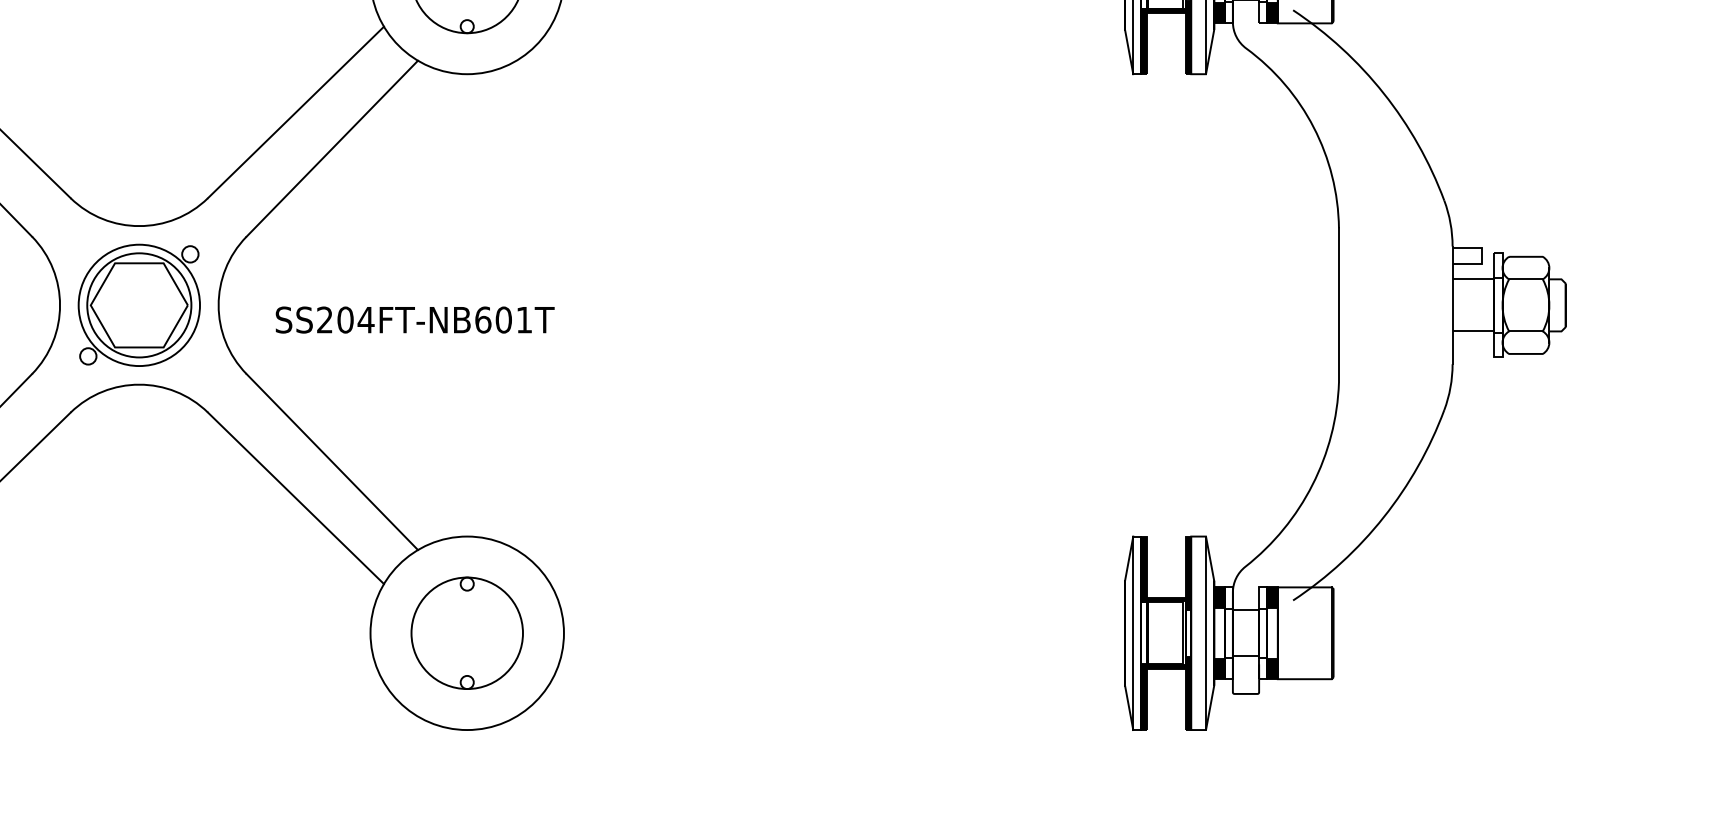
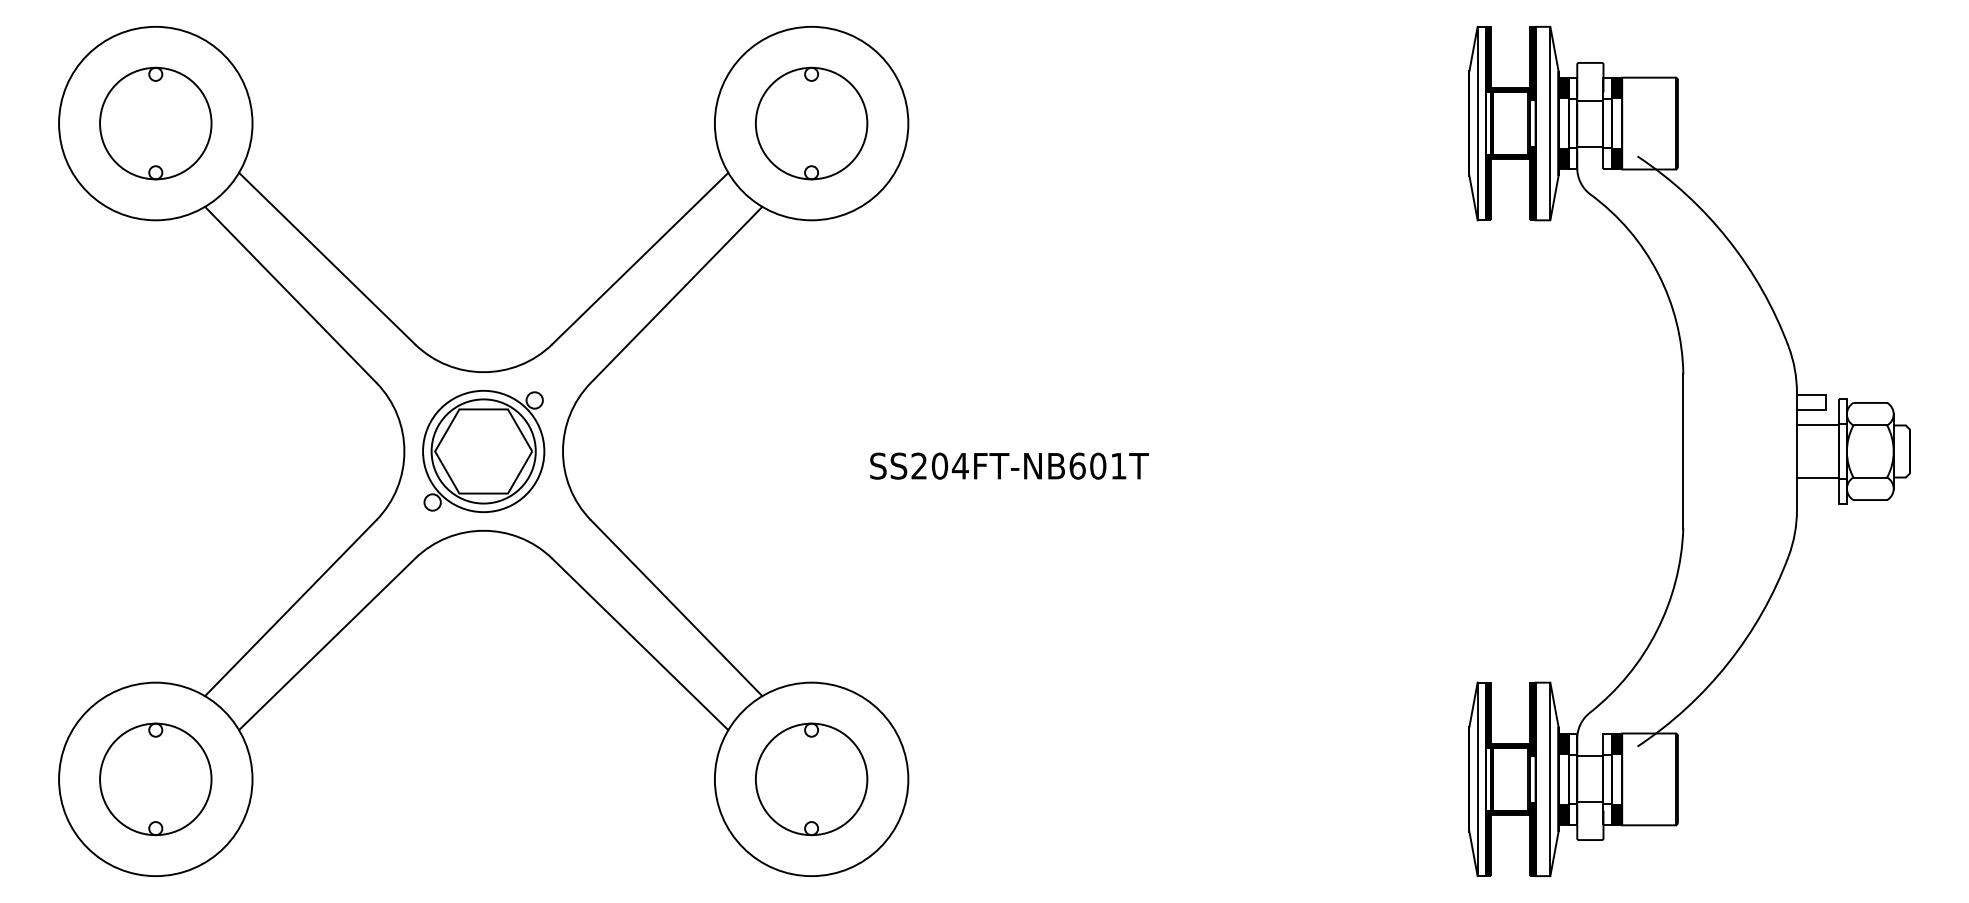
text: (415, 319) -> (1009, 465), moved

